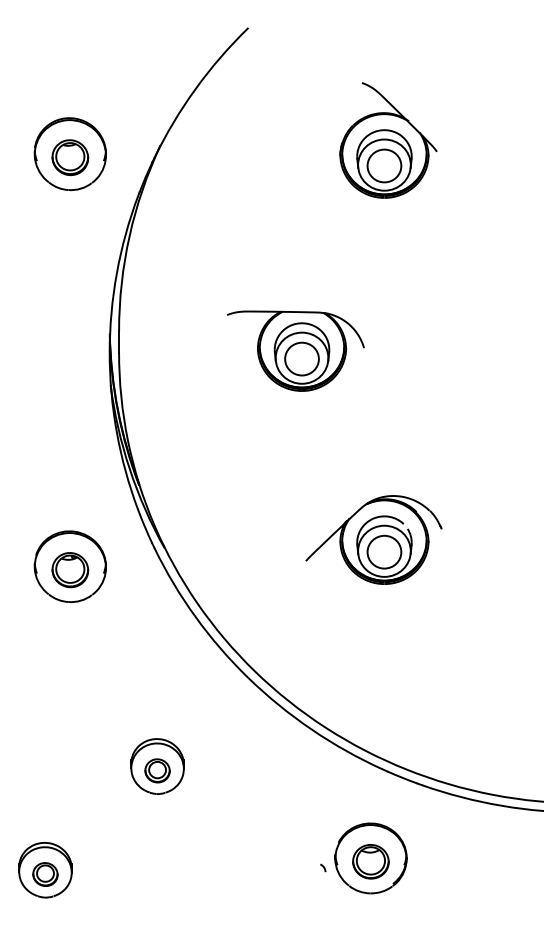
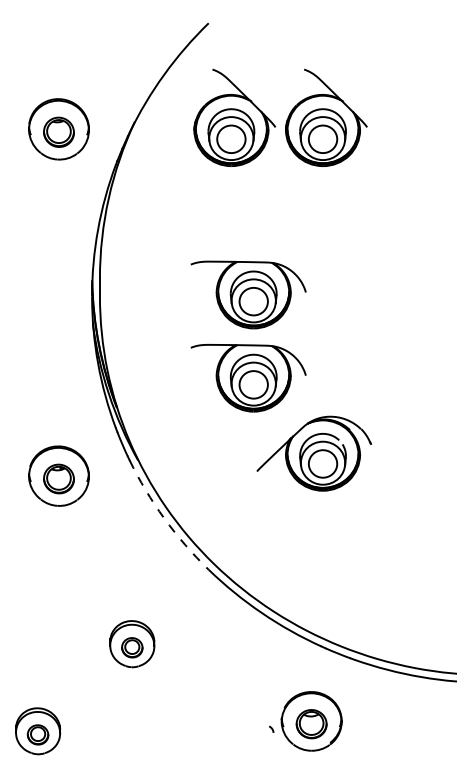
part: (279, 140) -> (234, 117), added
part: (295, 449) -> (248, 377), added
arc: (195, 617) -> (164, 518), solid -> dashed

